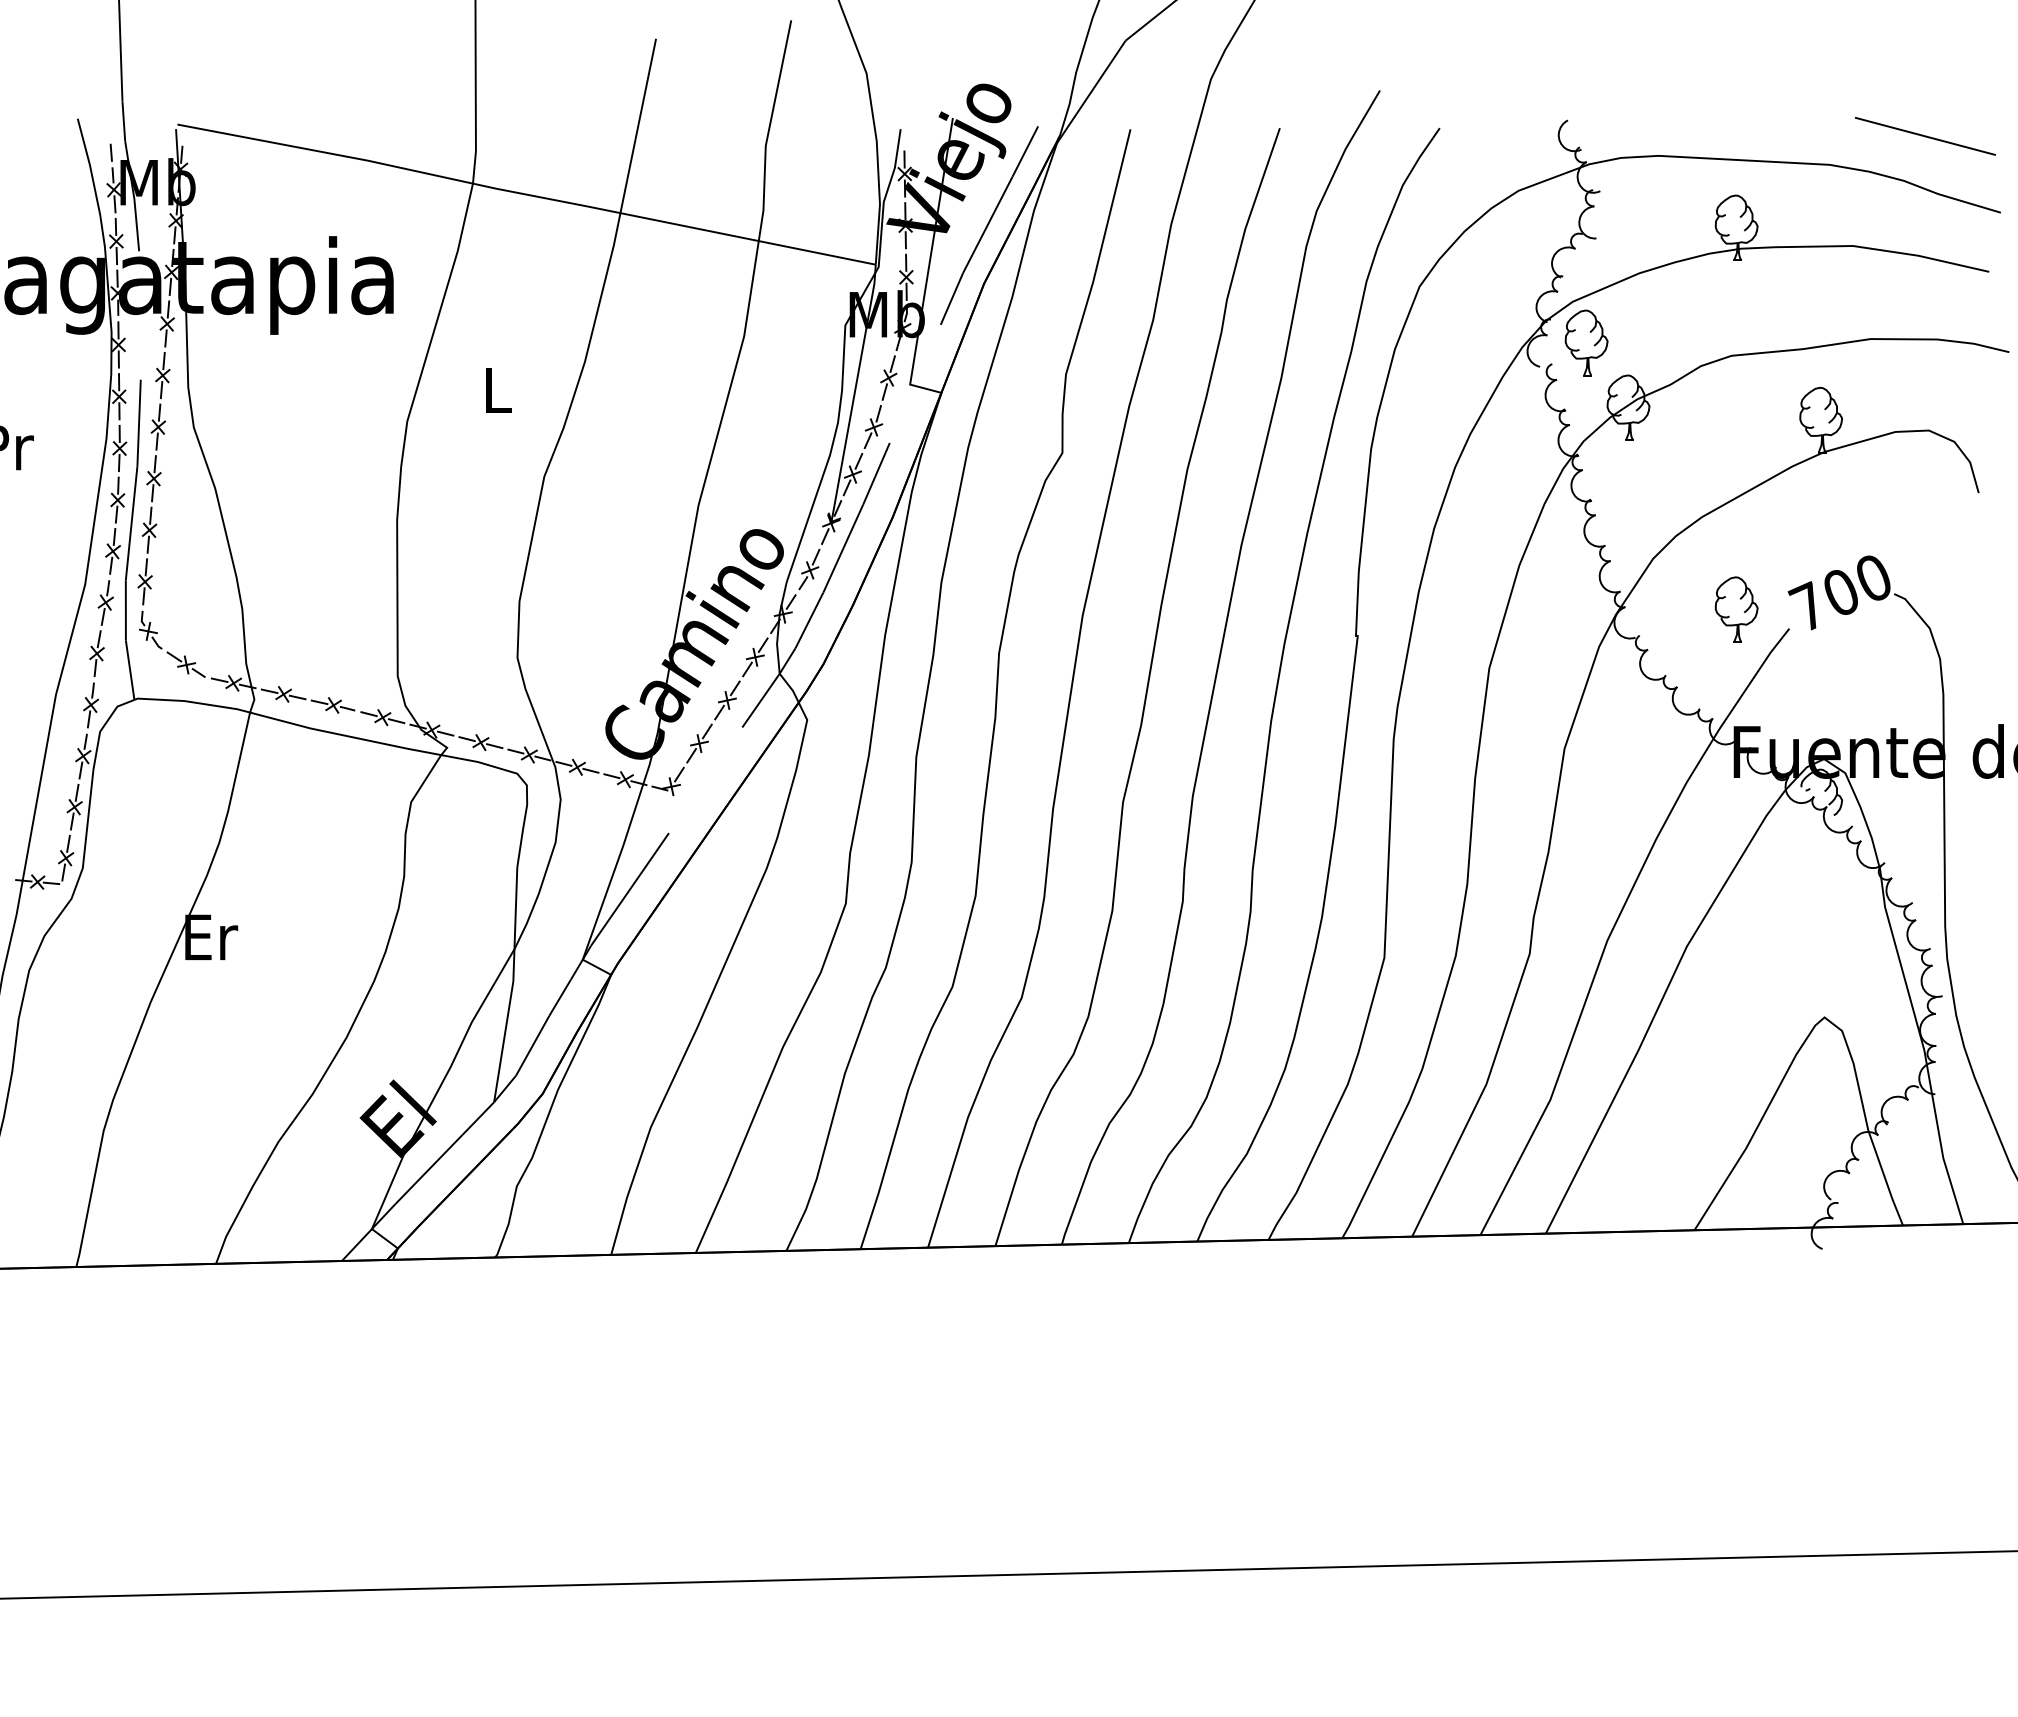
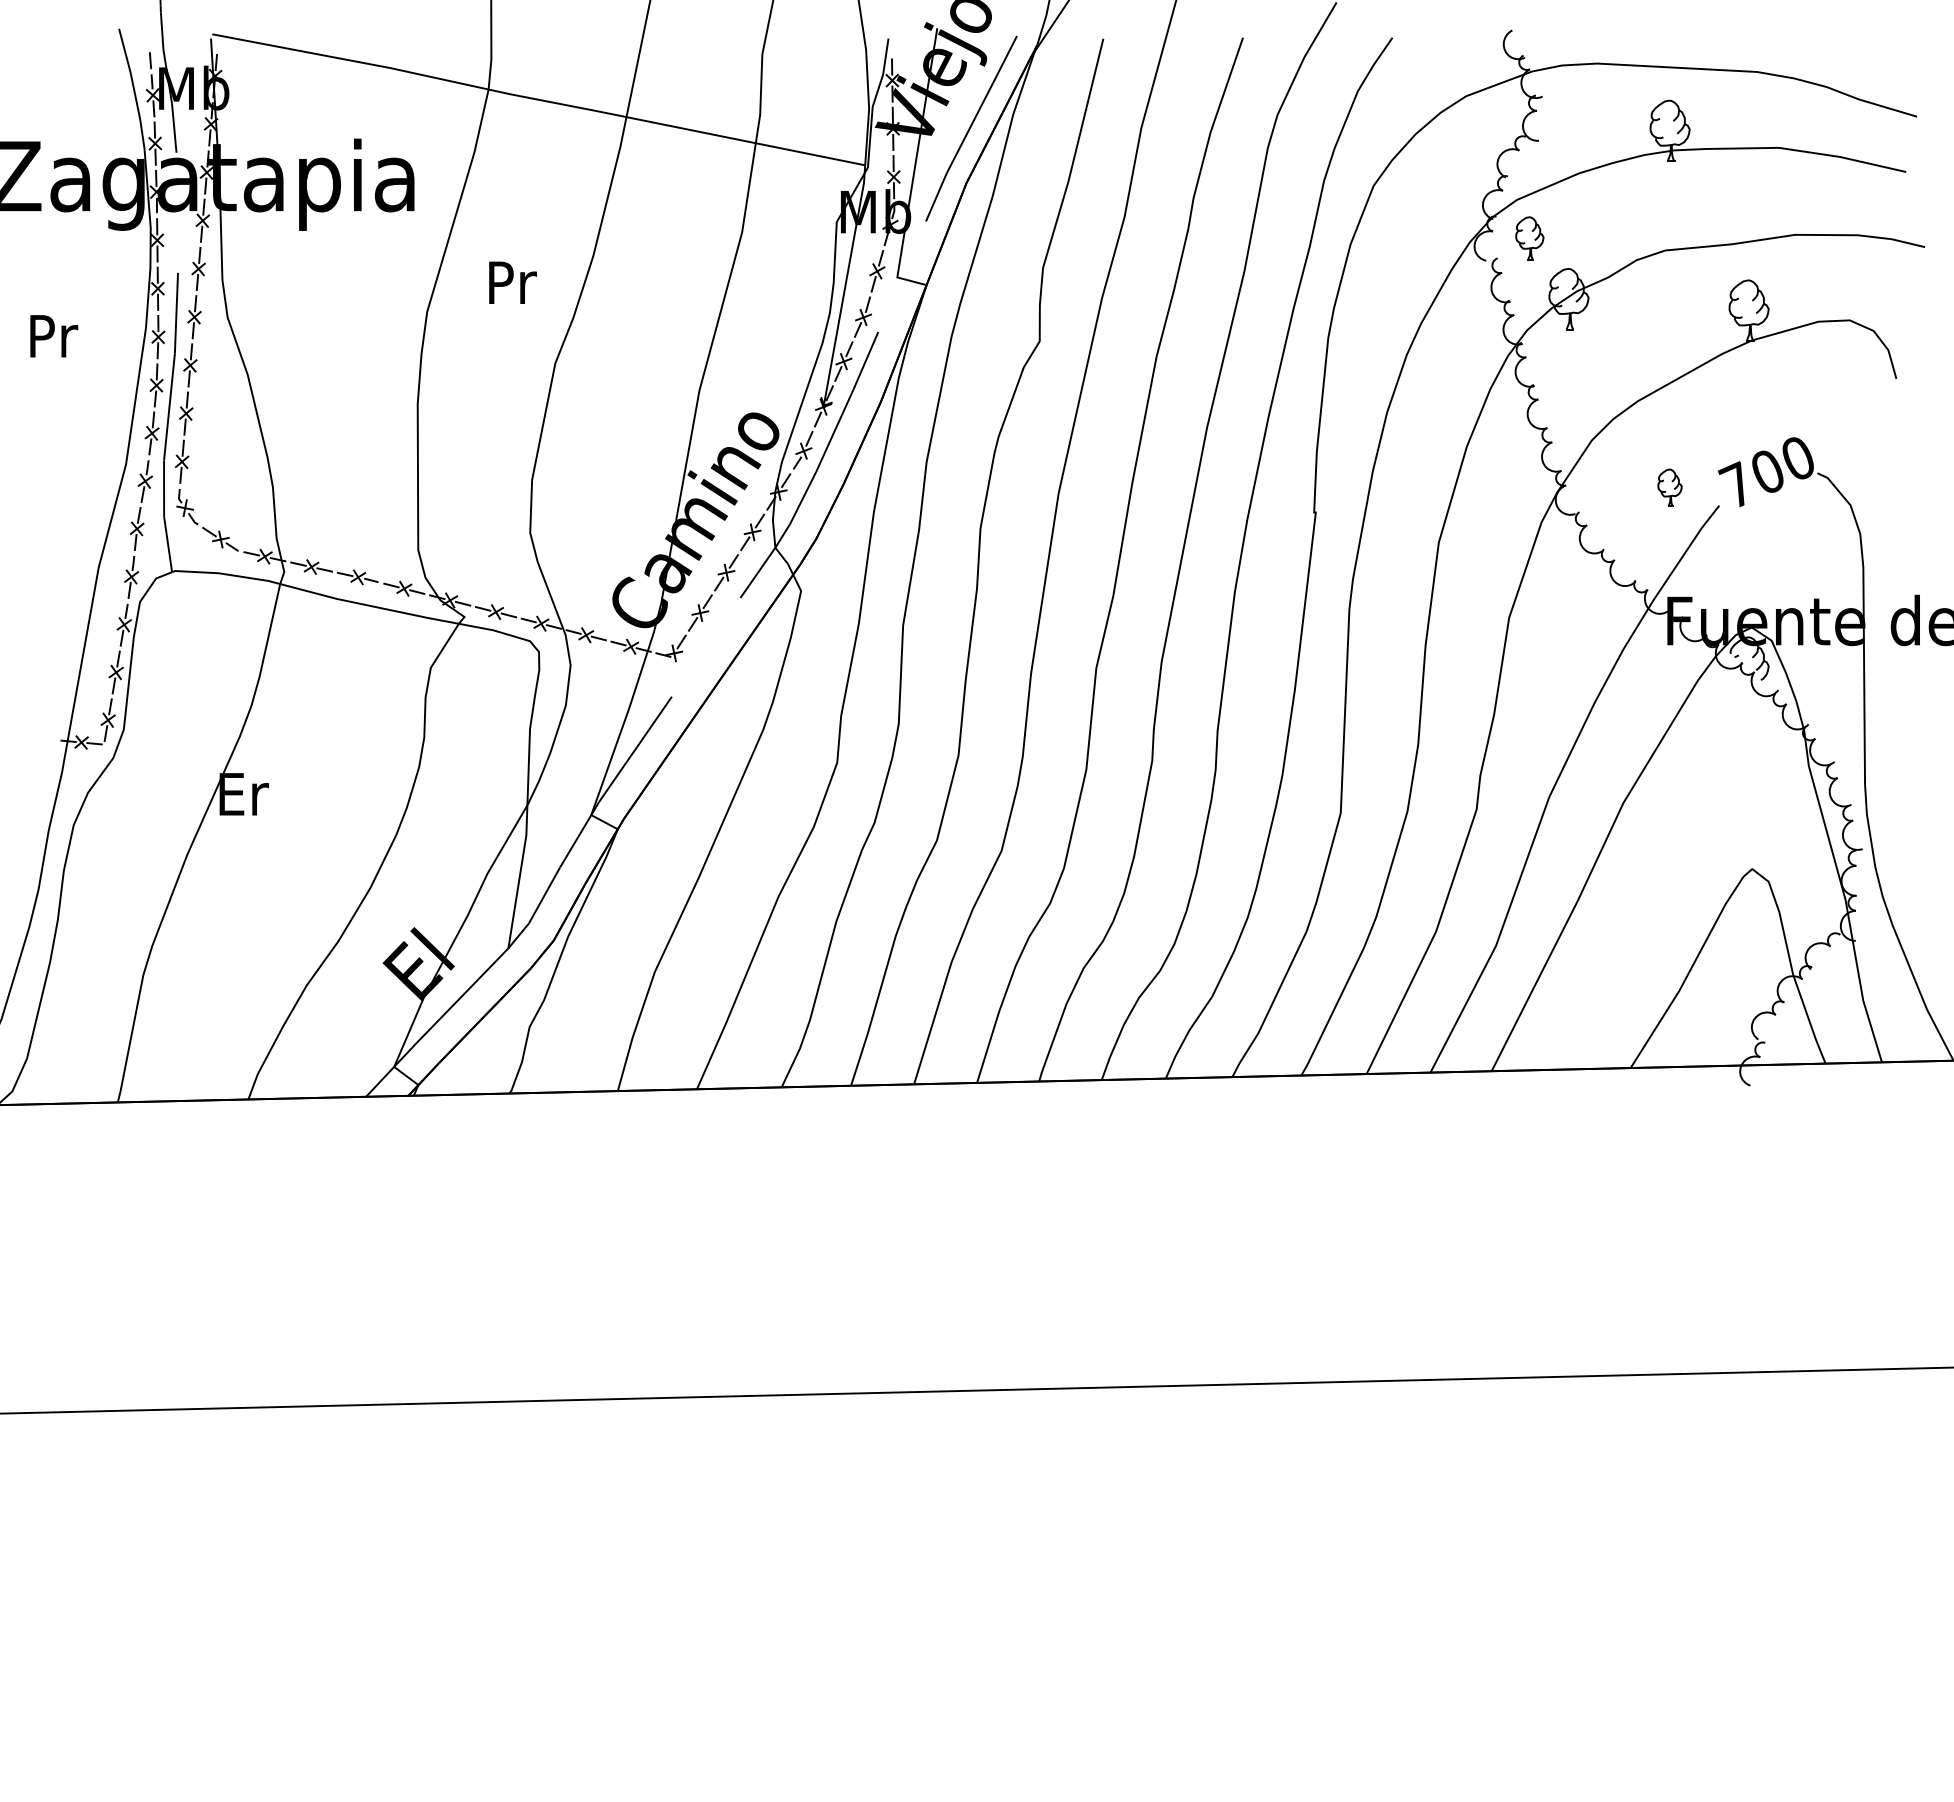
line: (1925, 136) -> (1846, 45), removed
part: (1586, 342) -> (1529, 238), size x0.7
text: (498, 390) -> (512, 282), L -> Pr
part: (1736, 609) -> (1669, 487), size x0.6

